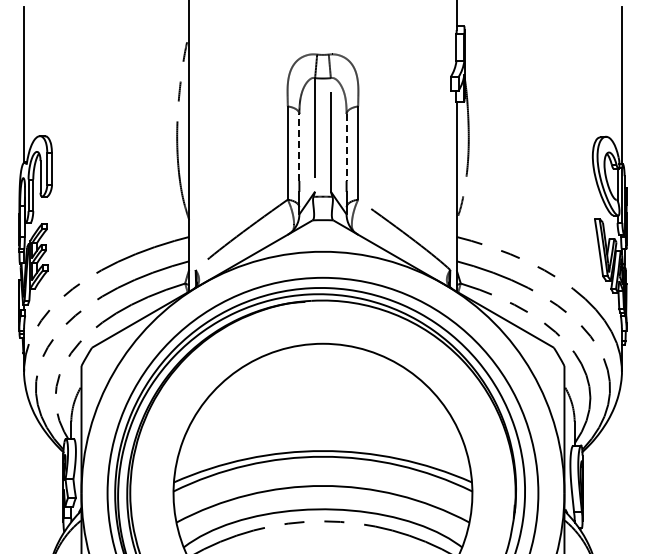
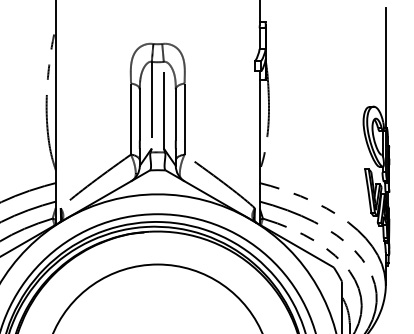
line: (299, 147) -> (139, 114), dashed -> solid
line: (346, 148) -> (175, 115), dashed -> solid

